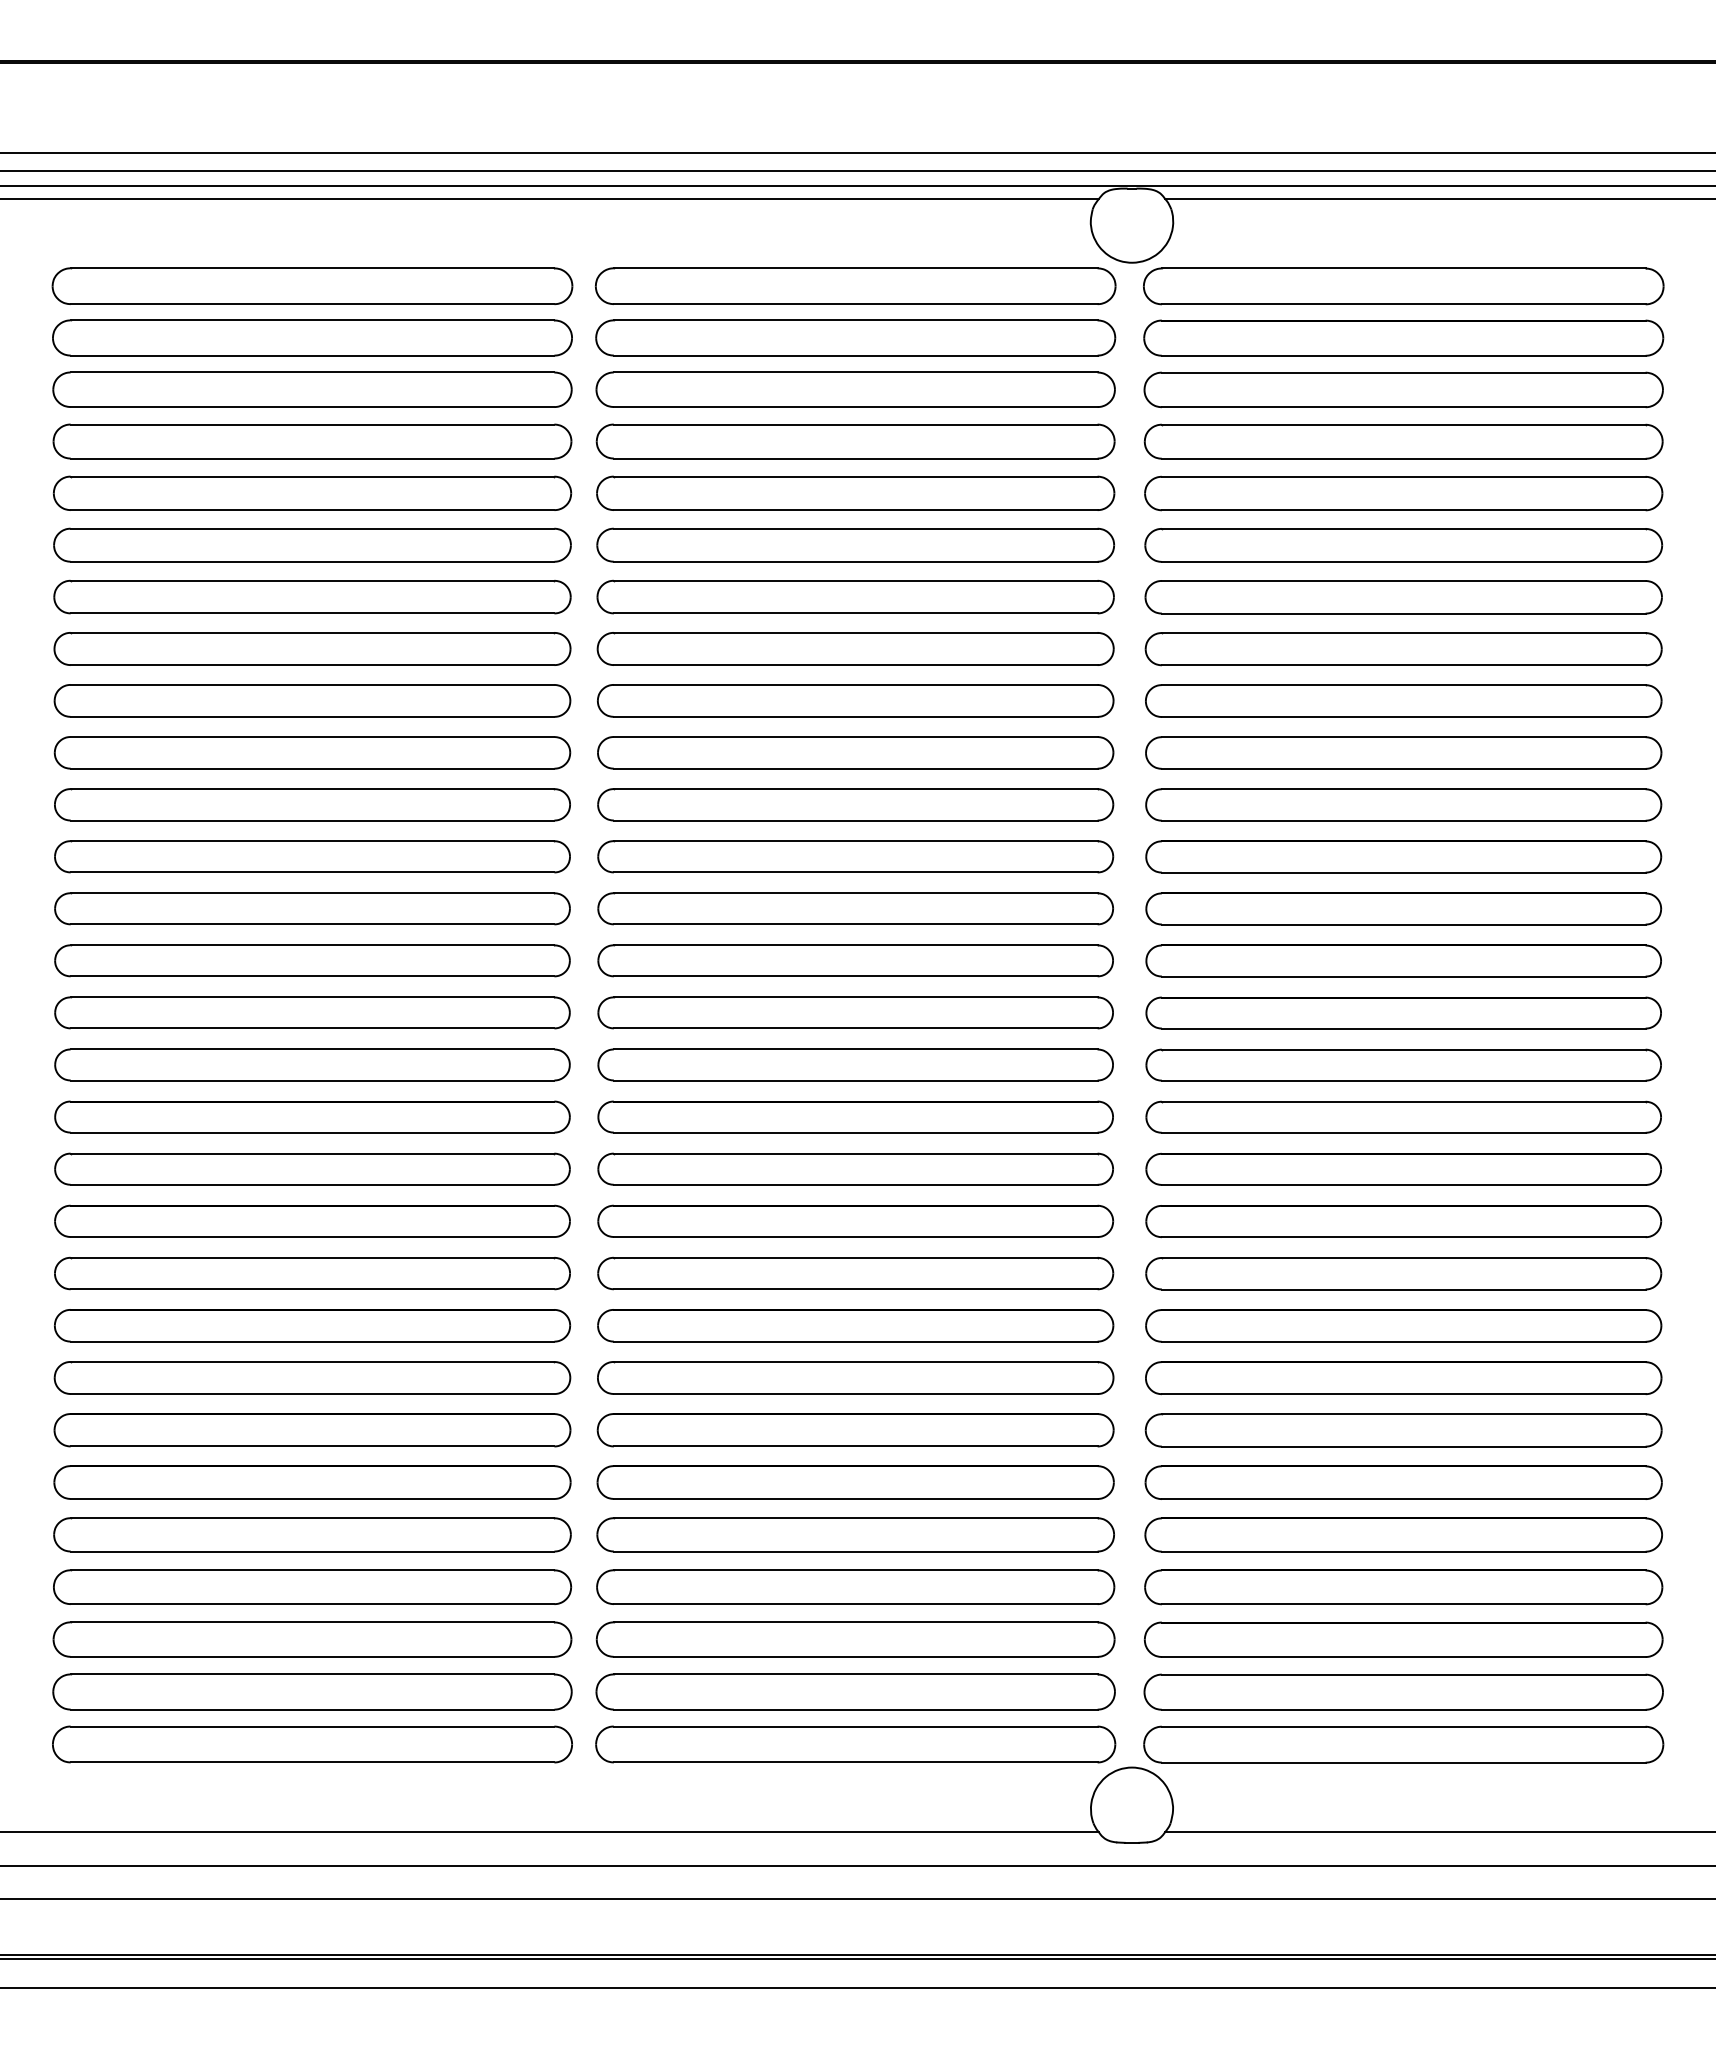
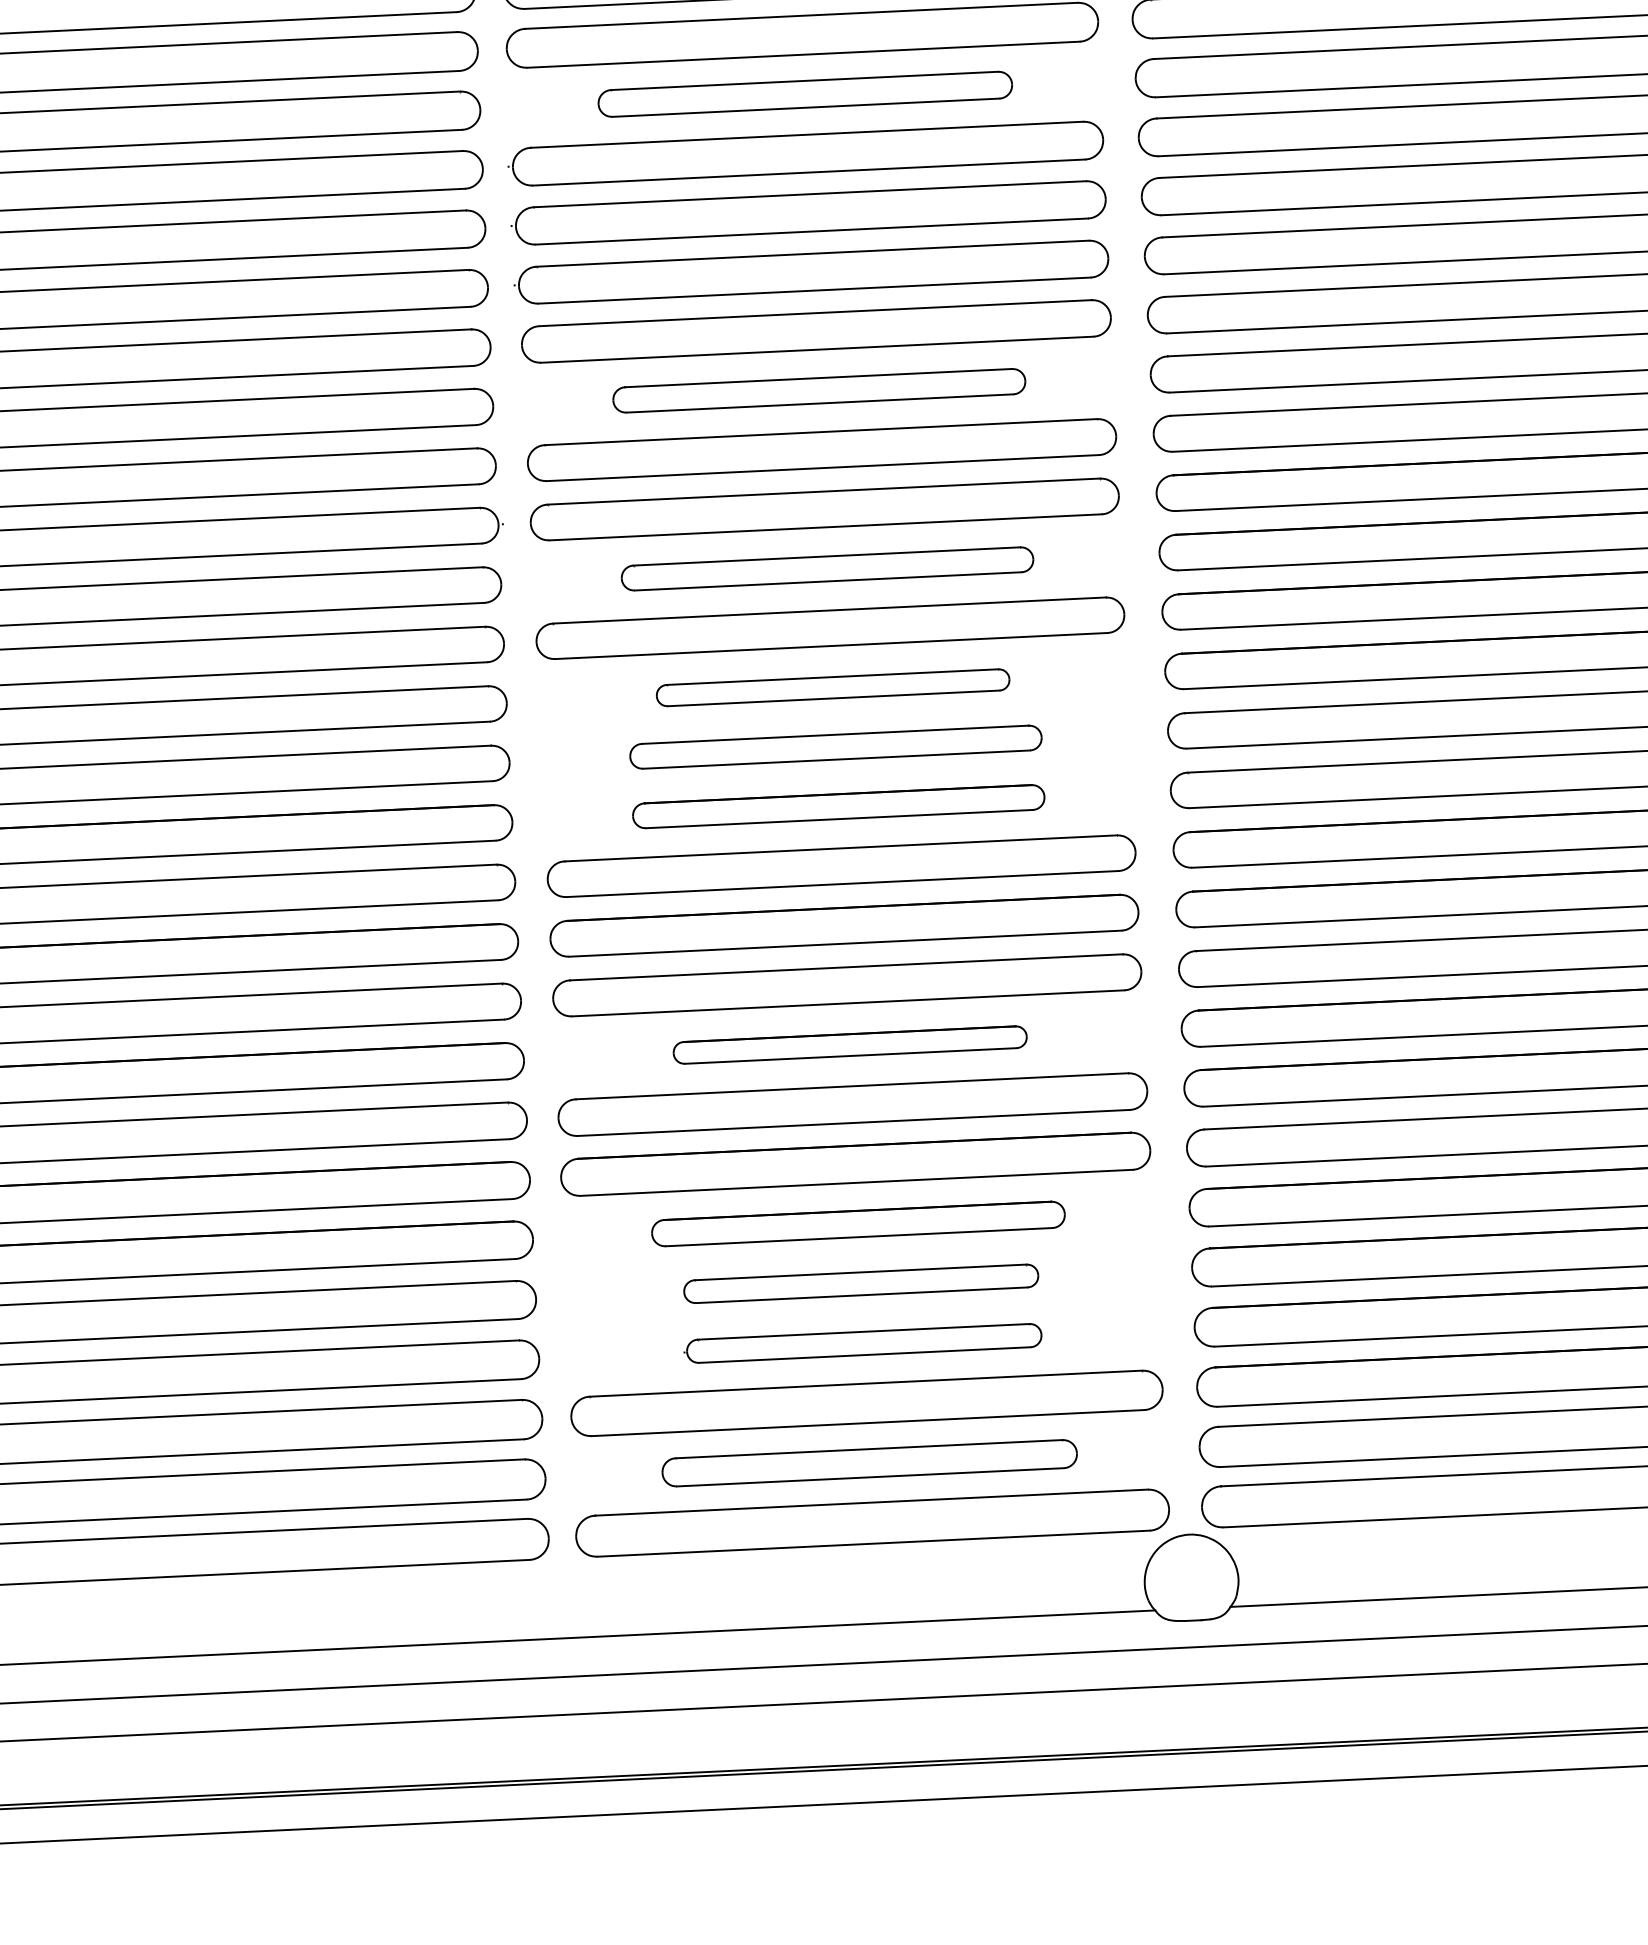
part: (855, 492) -> (804, 93), size x0.7
part: (855, 752) -> (818, 390), size x0.7
part: (855, 908) -> (827, 568), size x0.7
part: (855, 1012) -> (832, 687), size x0.6
part: (855, 1064) -> (835, 746), size x0.7
part: (855, 1116) -> (838, 806), size x0.7
part: (855, 1325) -> (849, 1044), size x0.6
part: (855, 1482) -> (858, 1223), size x0.7
part: (855, 1534) -> (861, 1283), size x0.6
part: (855, 1586) -> (863, 1342), size x0.6
part: (855, 1691) -> (869, 1462), size x0.7

